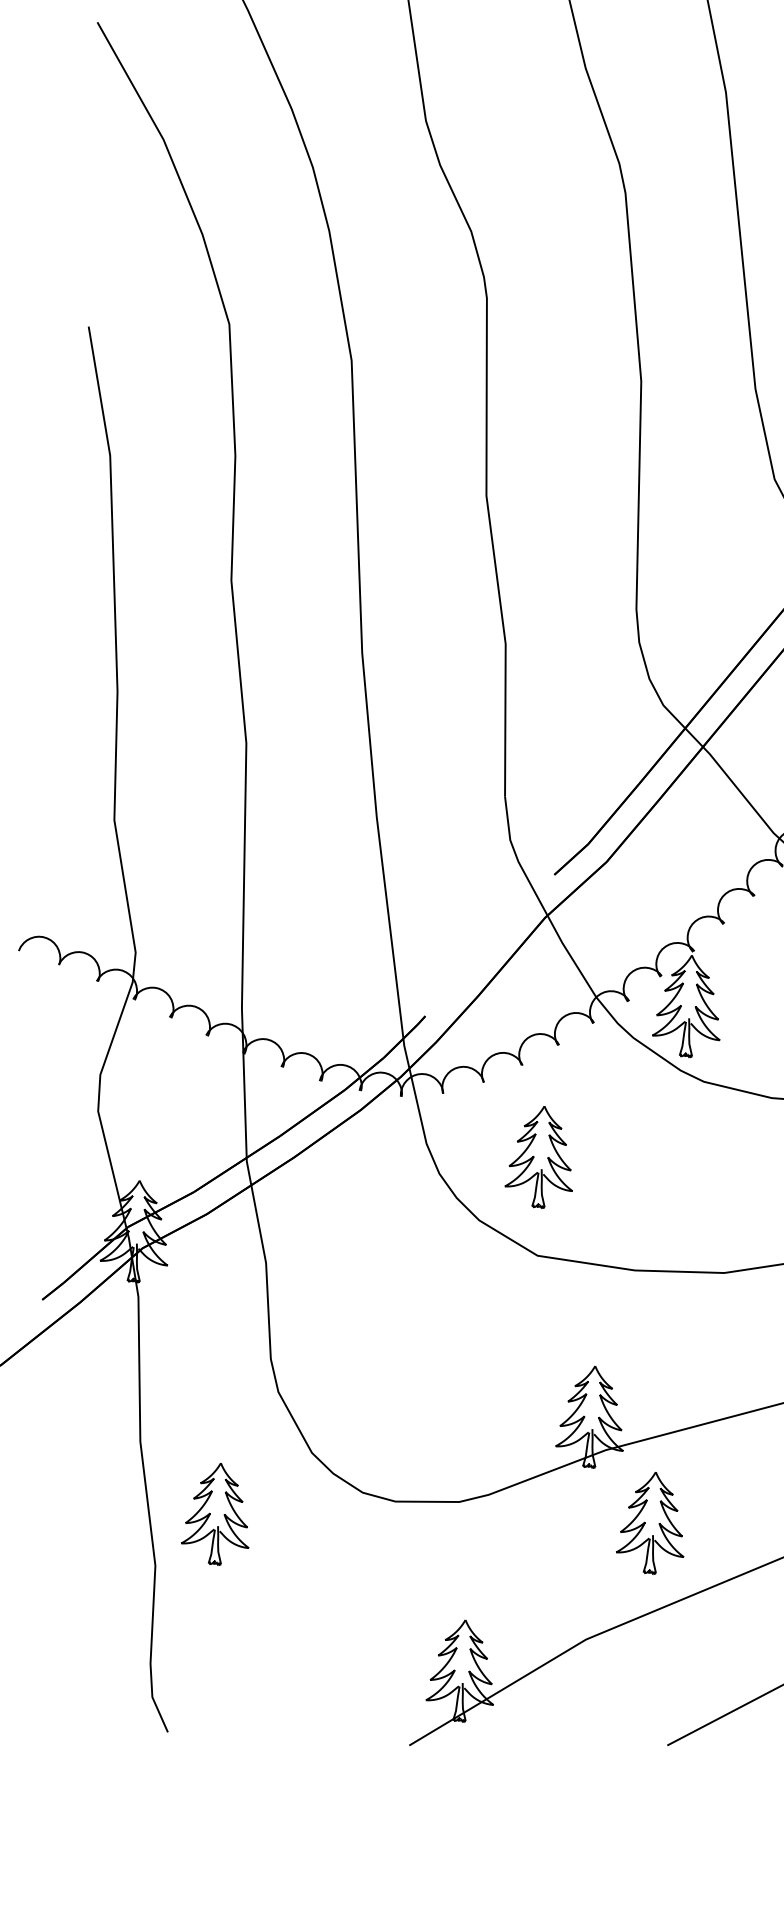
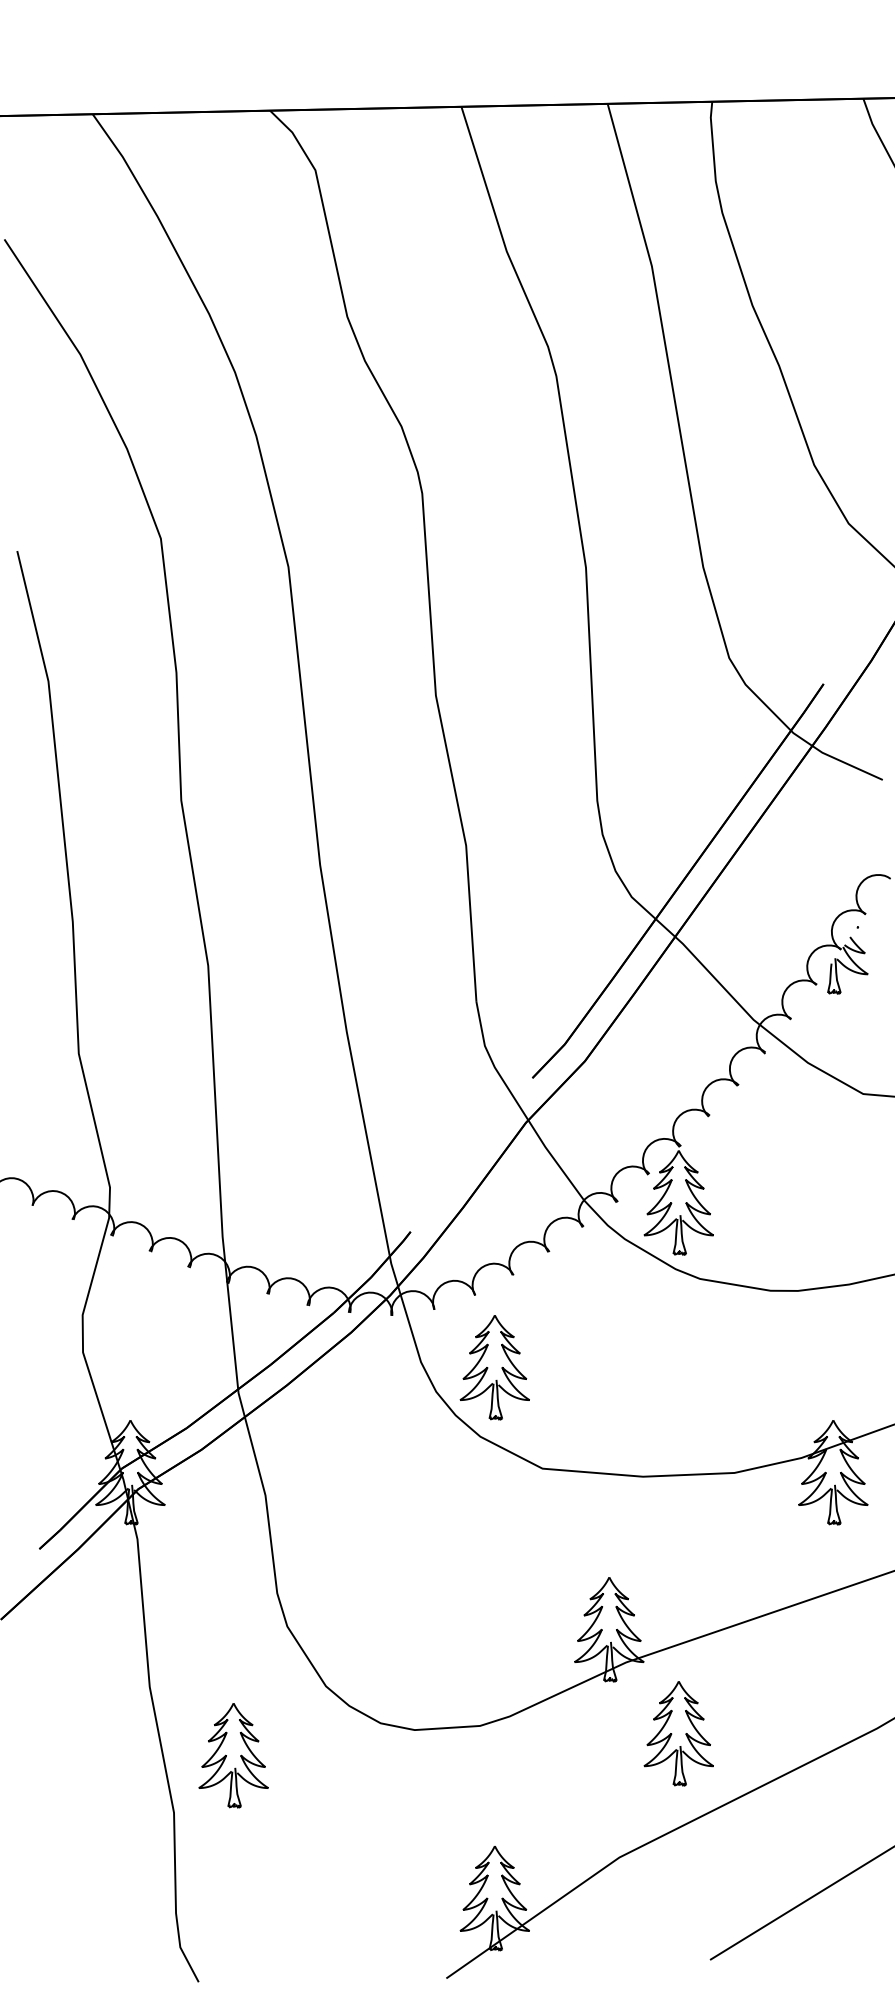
part: (540, 1156) -> (494, 1367), moved

